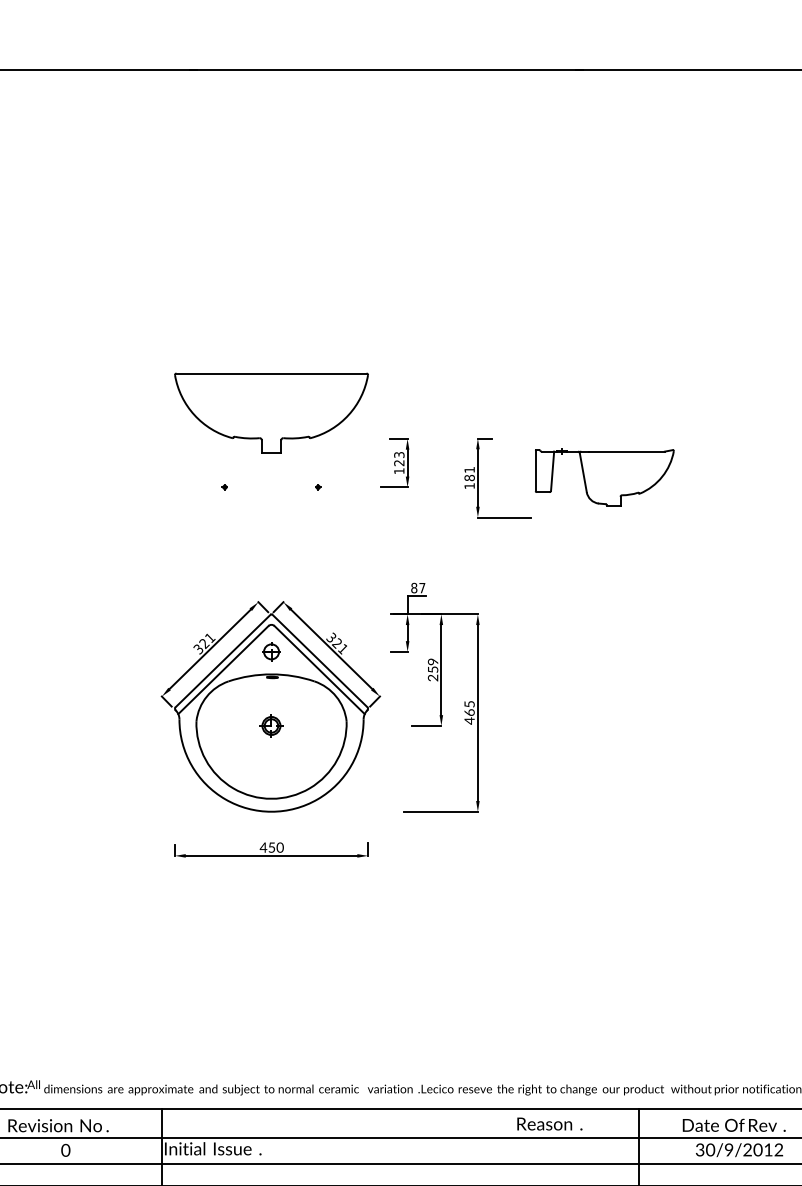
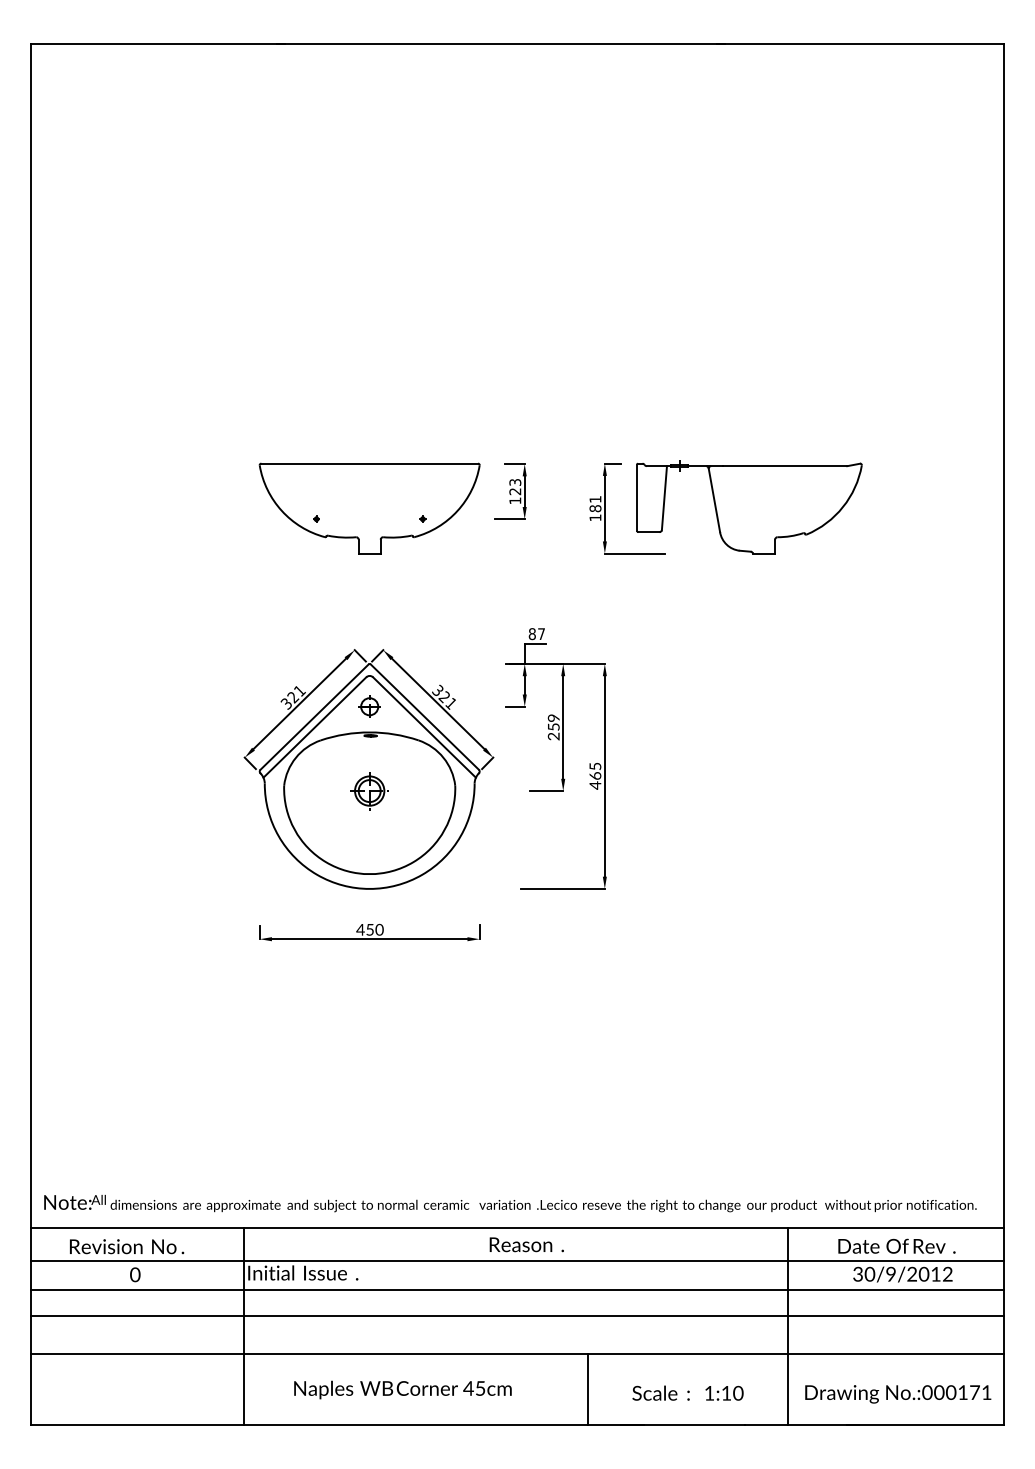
part: (271, 412) -> (369, 508), moved
part: (604, 477) -> (749, 507), size x1.43
part: (271, 726) -> (369, 791), size x1.43
text: (549, 1123) -> (526, 1244), moved

